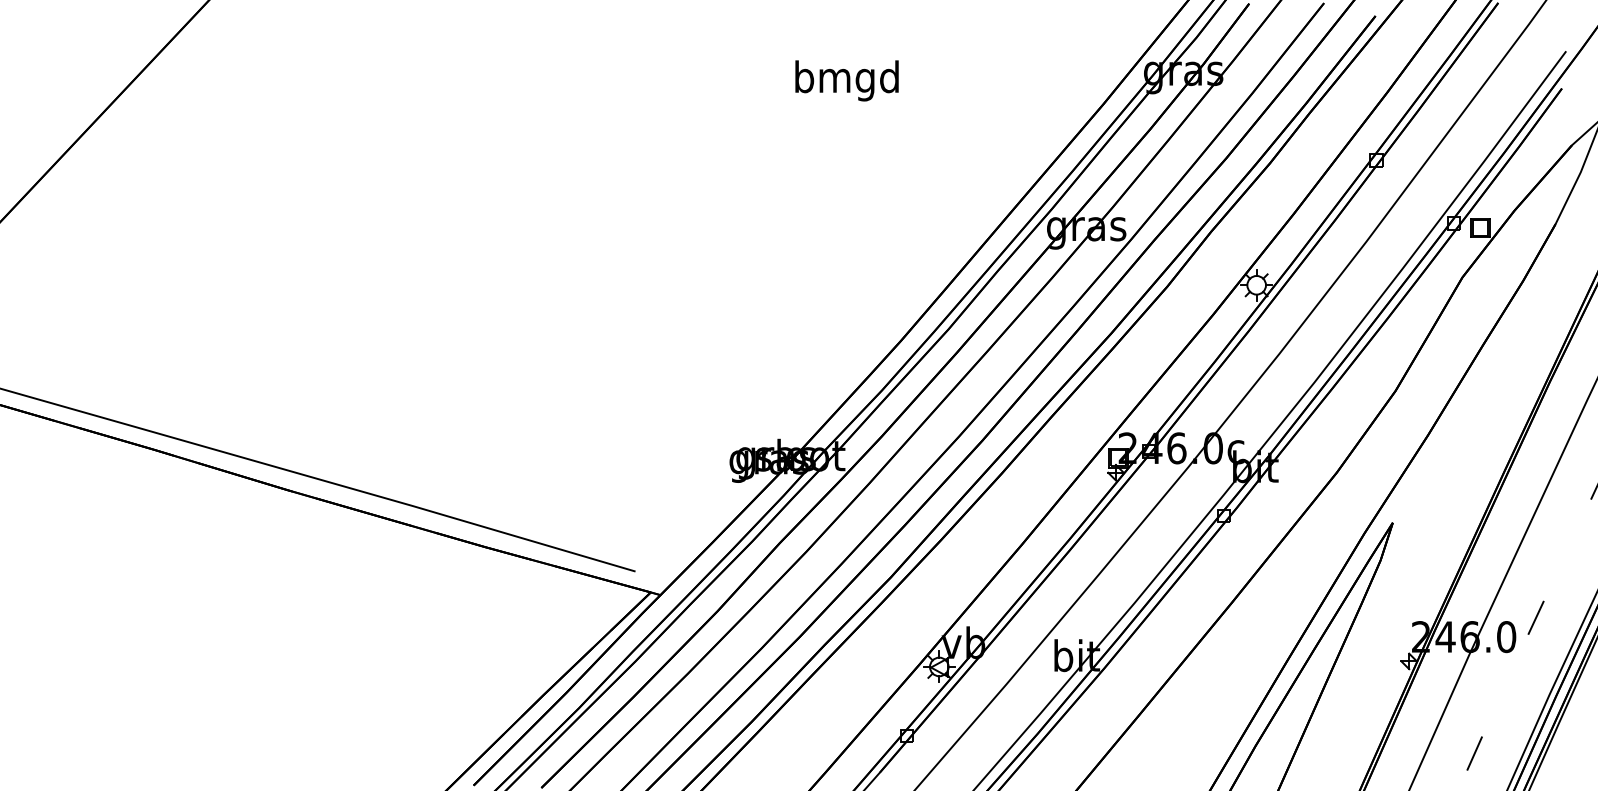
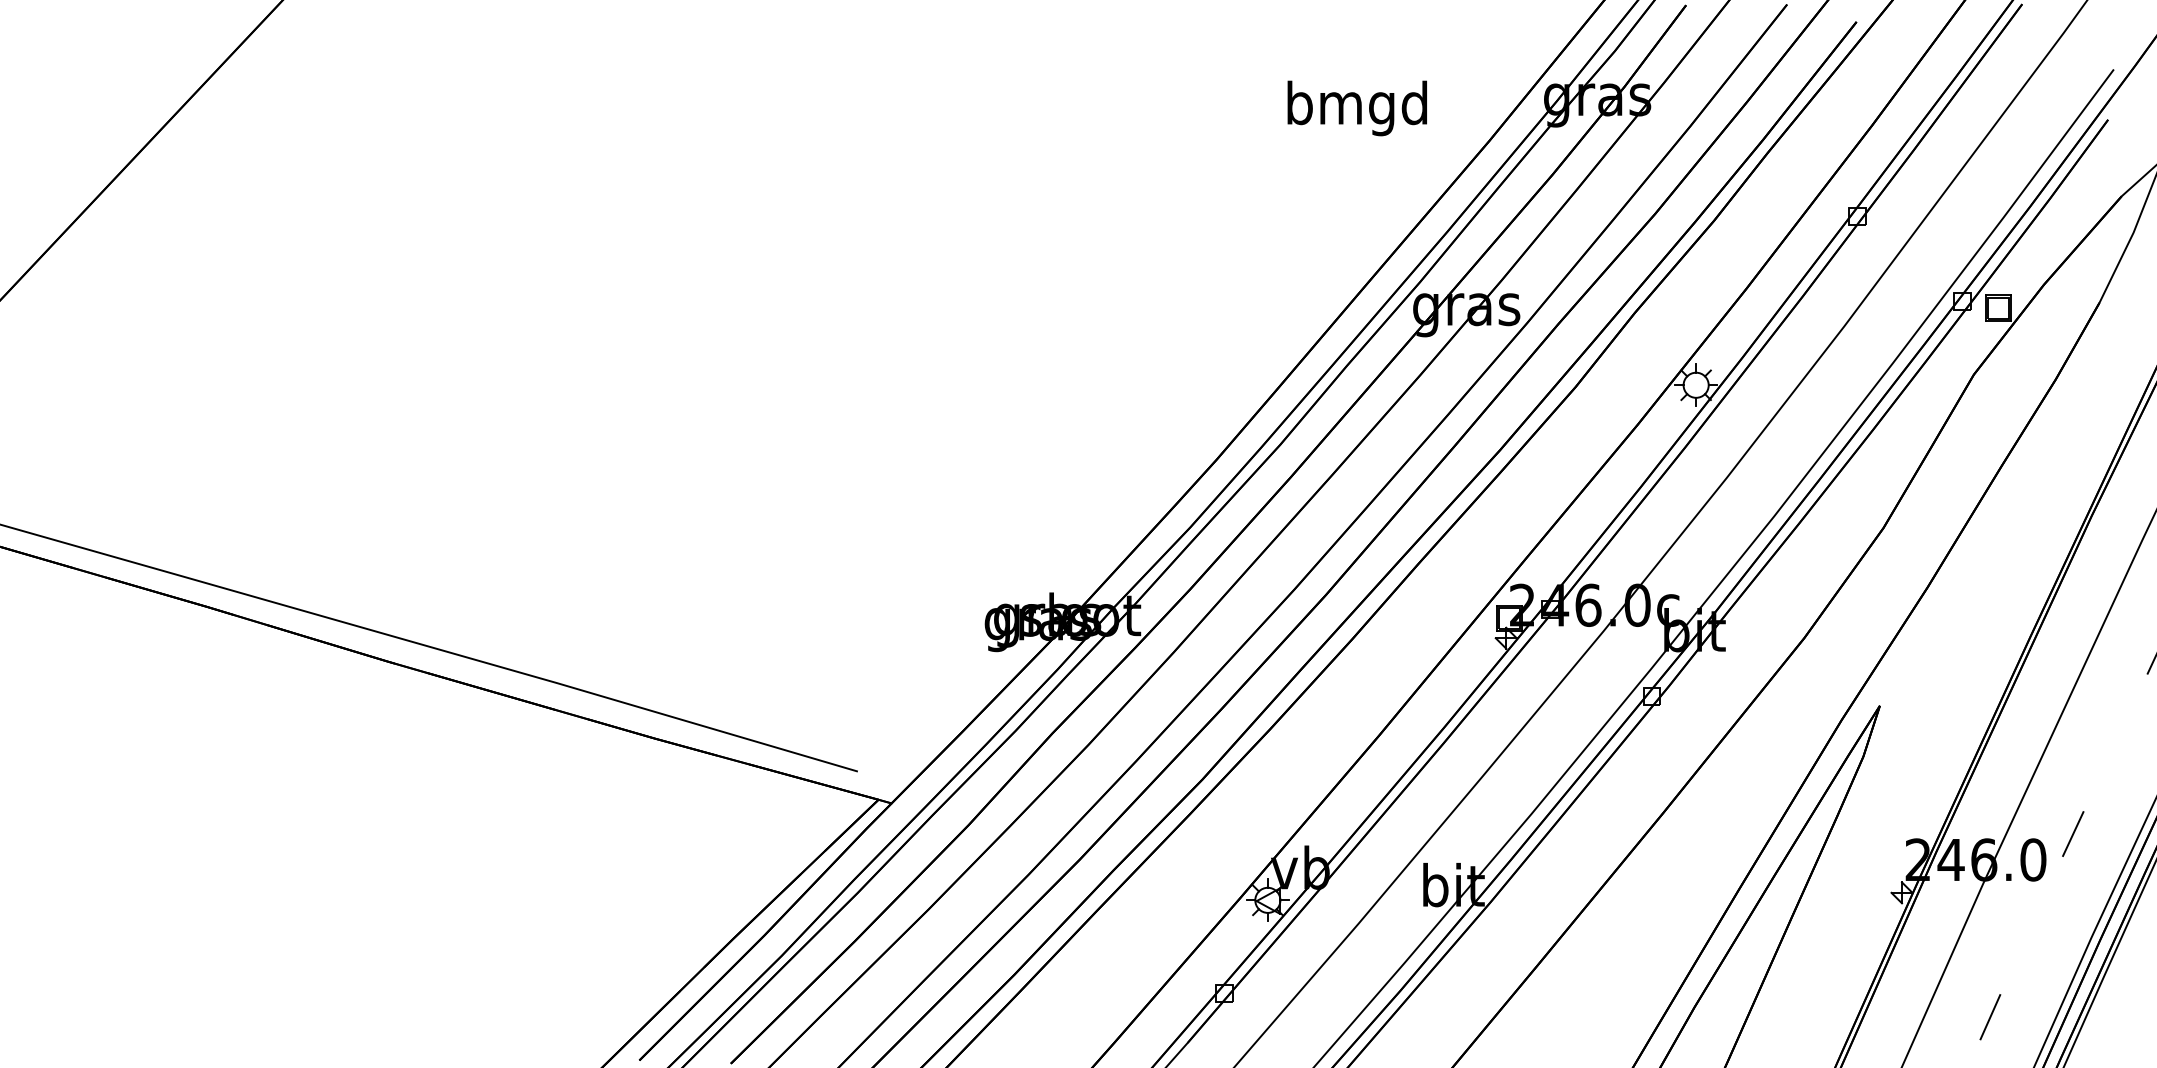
text: (846, 80) -> (1356, 108), moved

